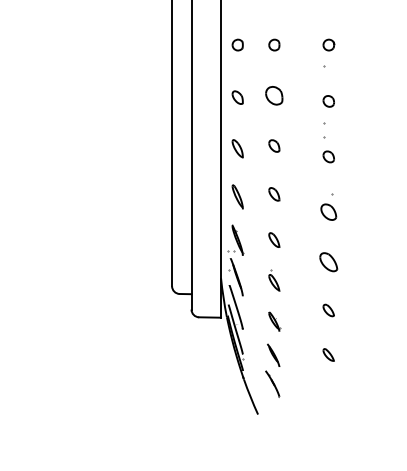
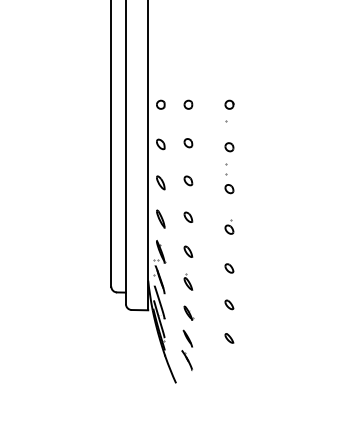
part: (274, 96) -> (188, 143), size x0.62
part: (328, 206) -> (229, 226), size x0.71
part: (328, 262) -> (229, 268), size x0.62

